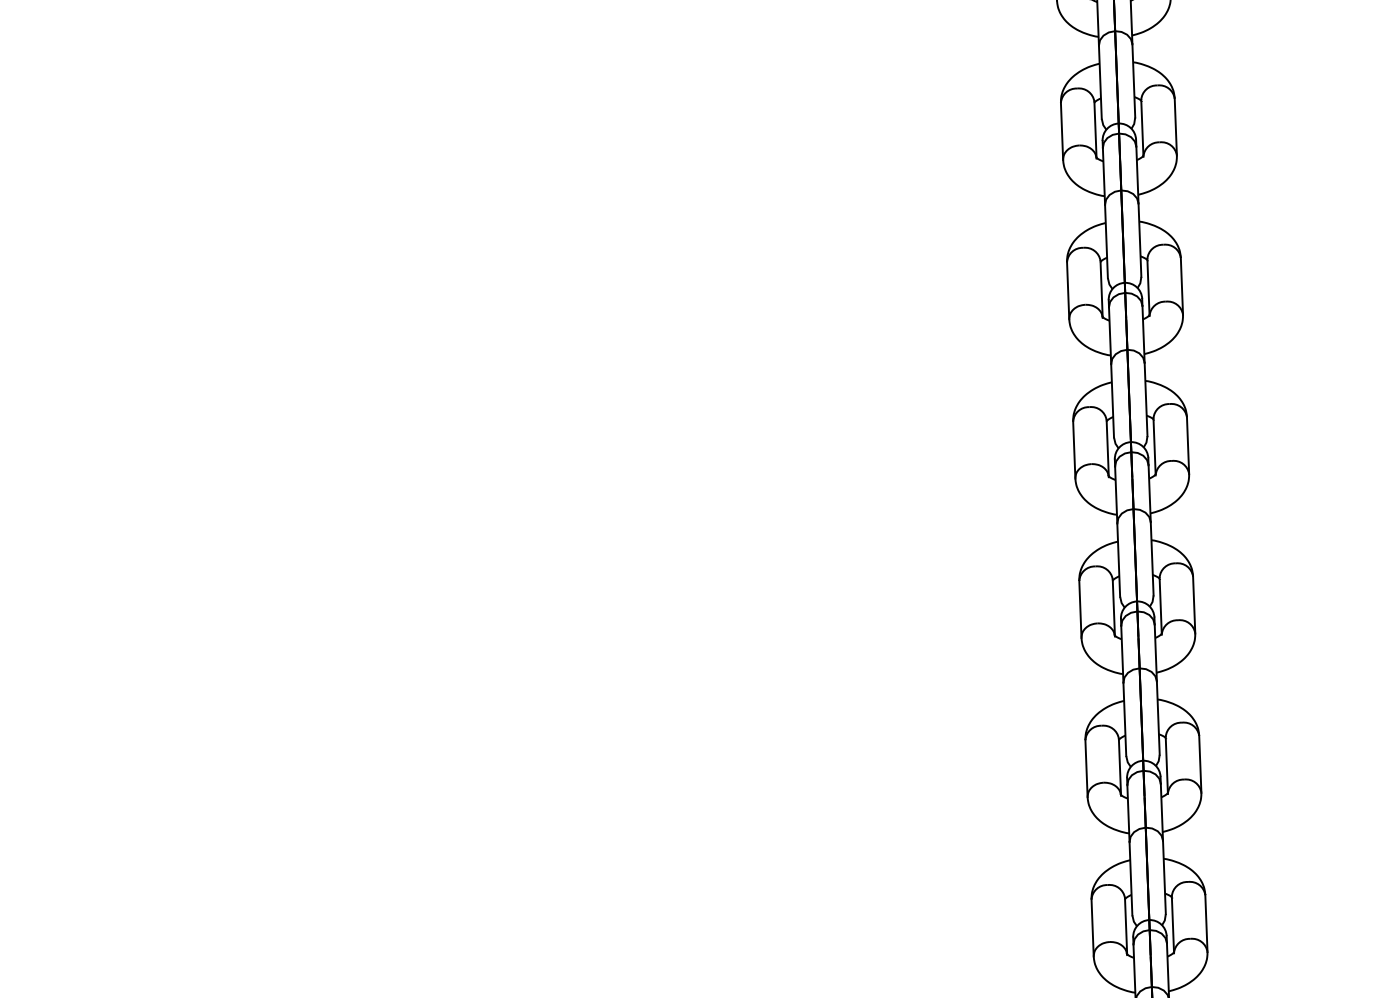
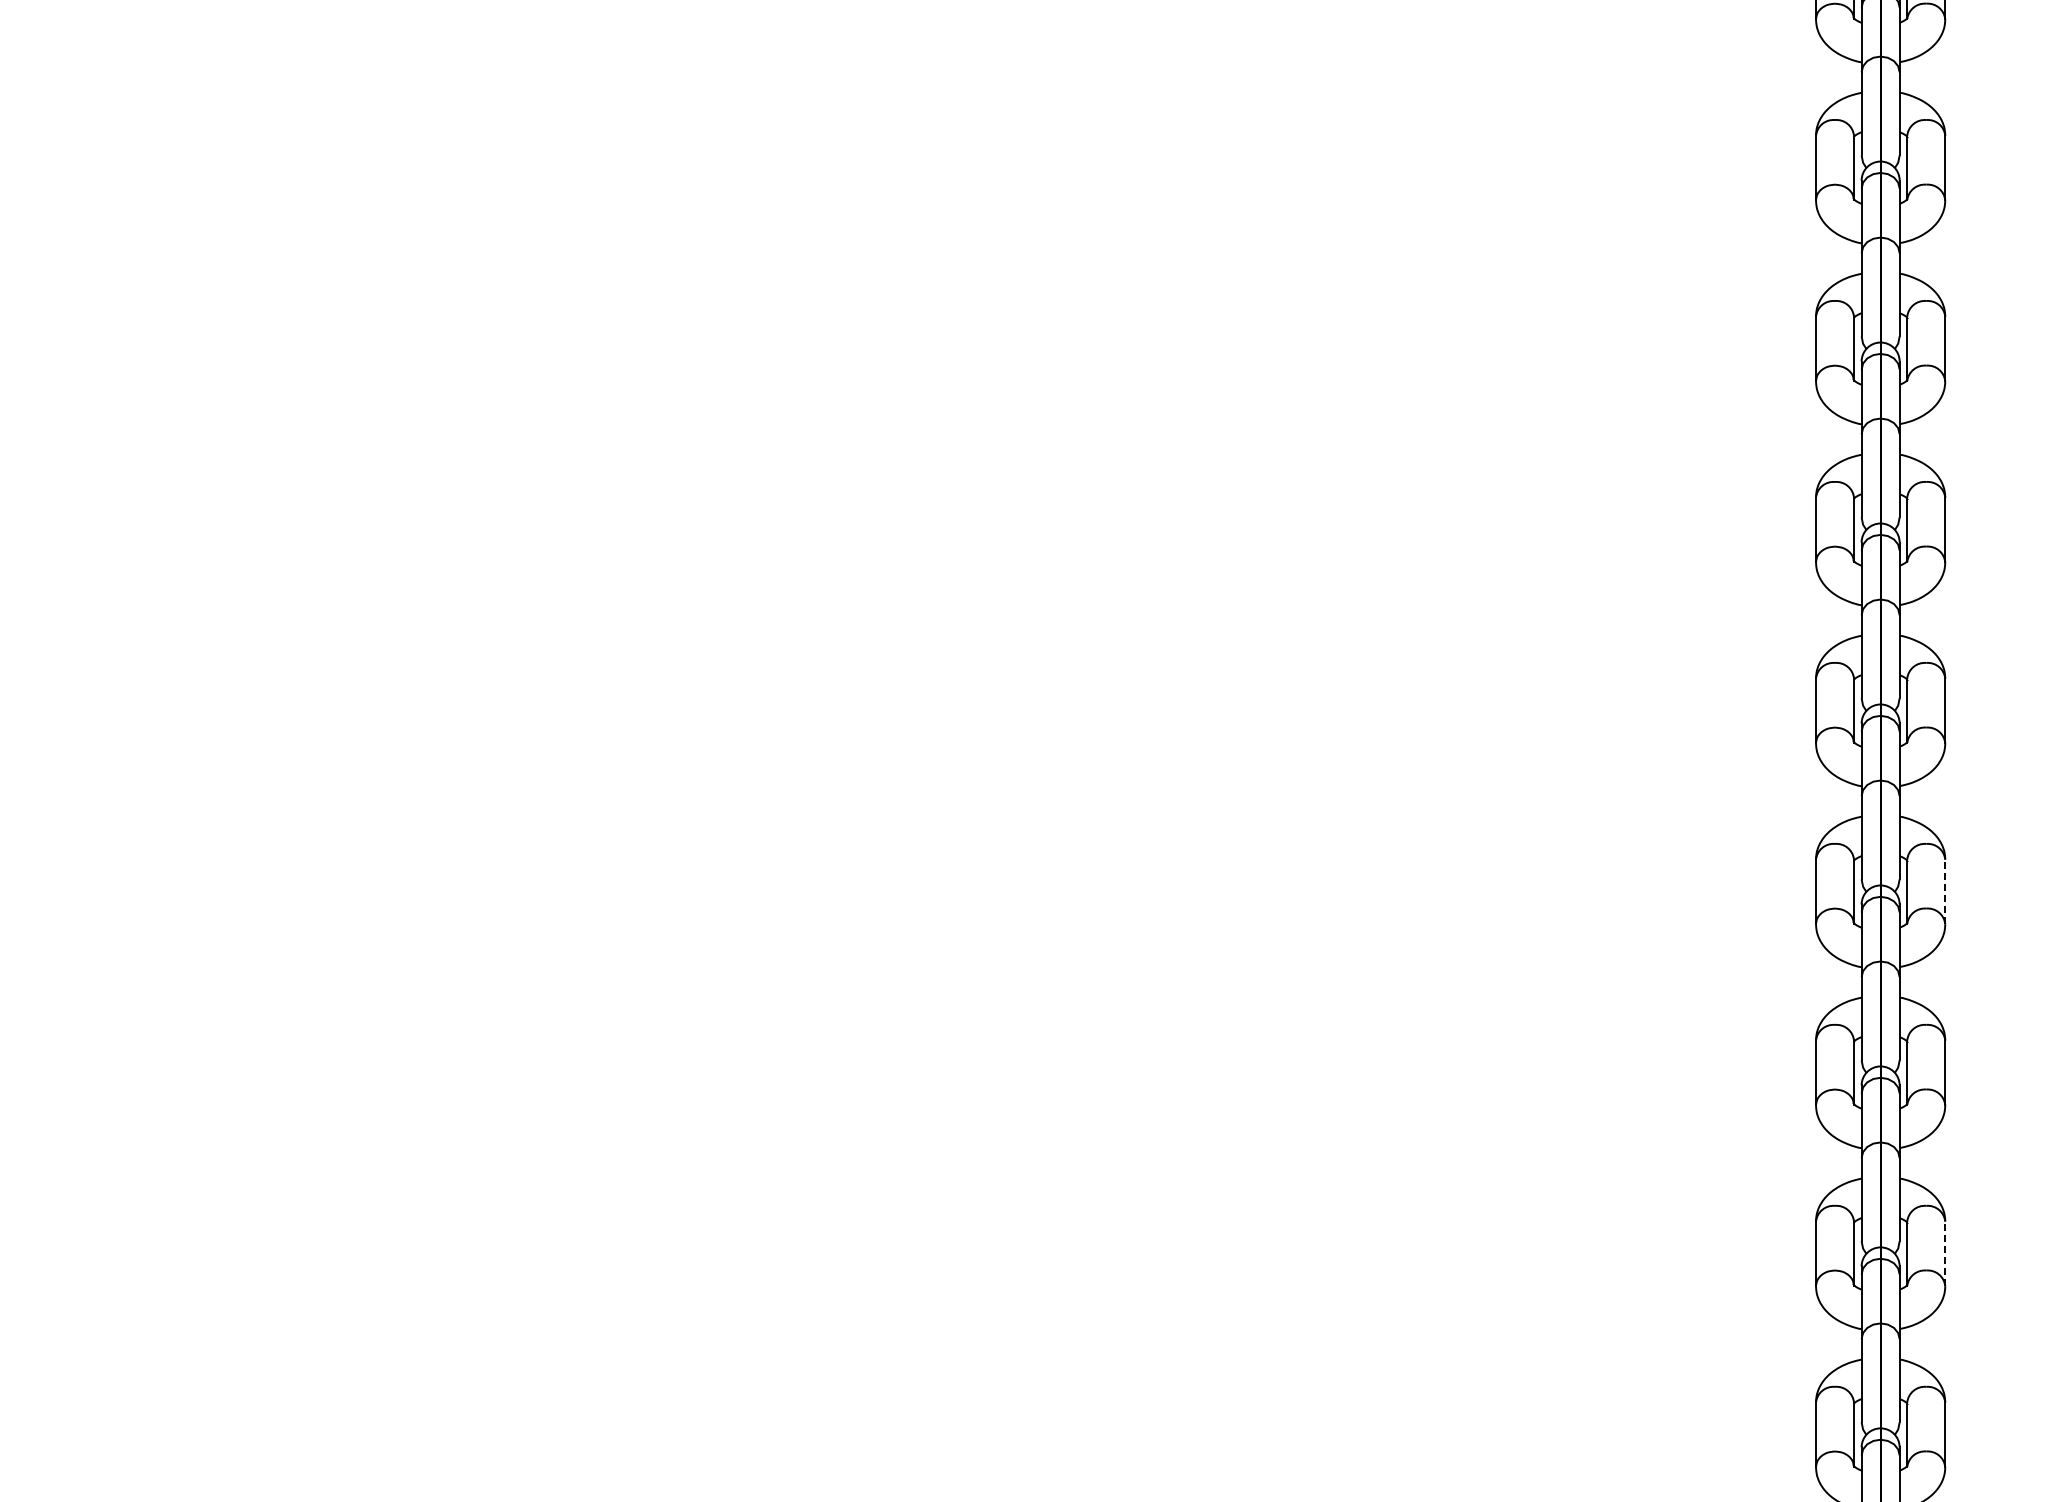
line: (1194, 604) -> (1945, 891), solid -> dashed
line: (1206, 923) -> (1945, 1253), solid -> dashed

